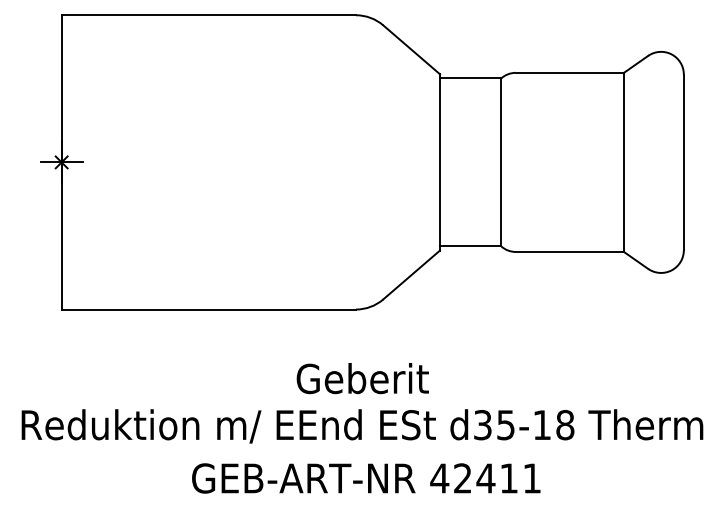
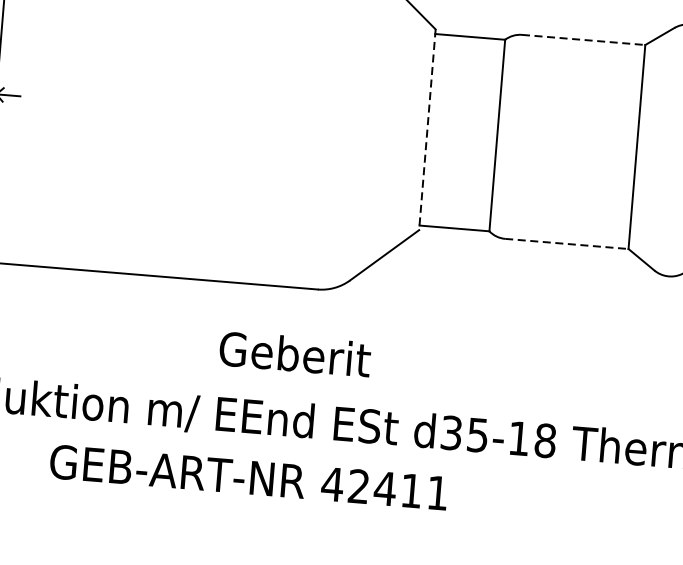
line: (570, 72) -> (584, 39), solid -> dashed
line: (440, 162) -> (427, 129), solid -> dashed
line: (570, 251) -> (567, 243), solid -> dashed
text: (362, 378) -> (294, 354), moved
text: (366, 478) -> (249, 477), moved

